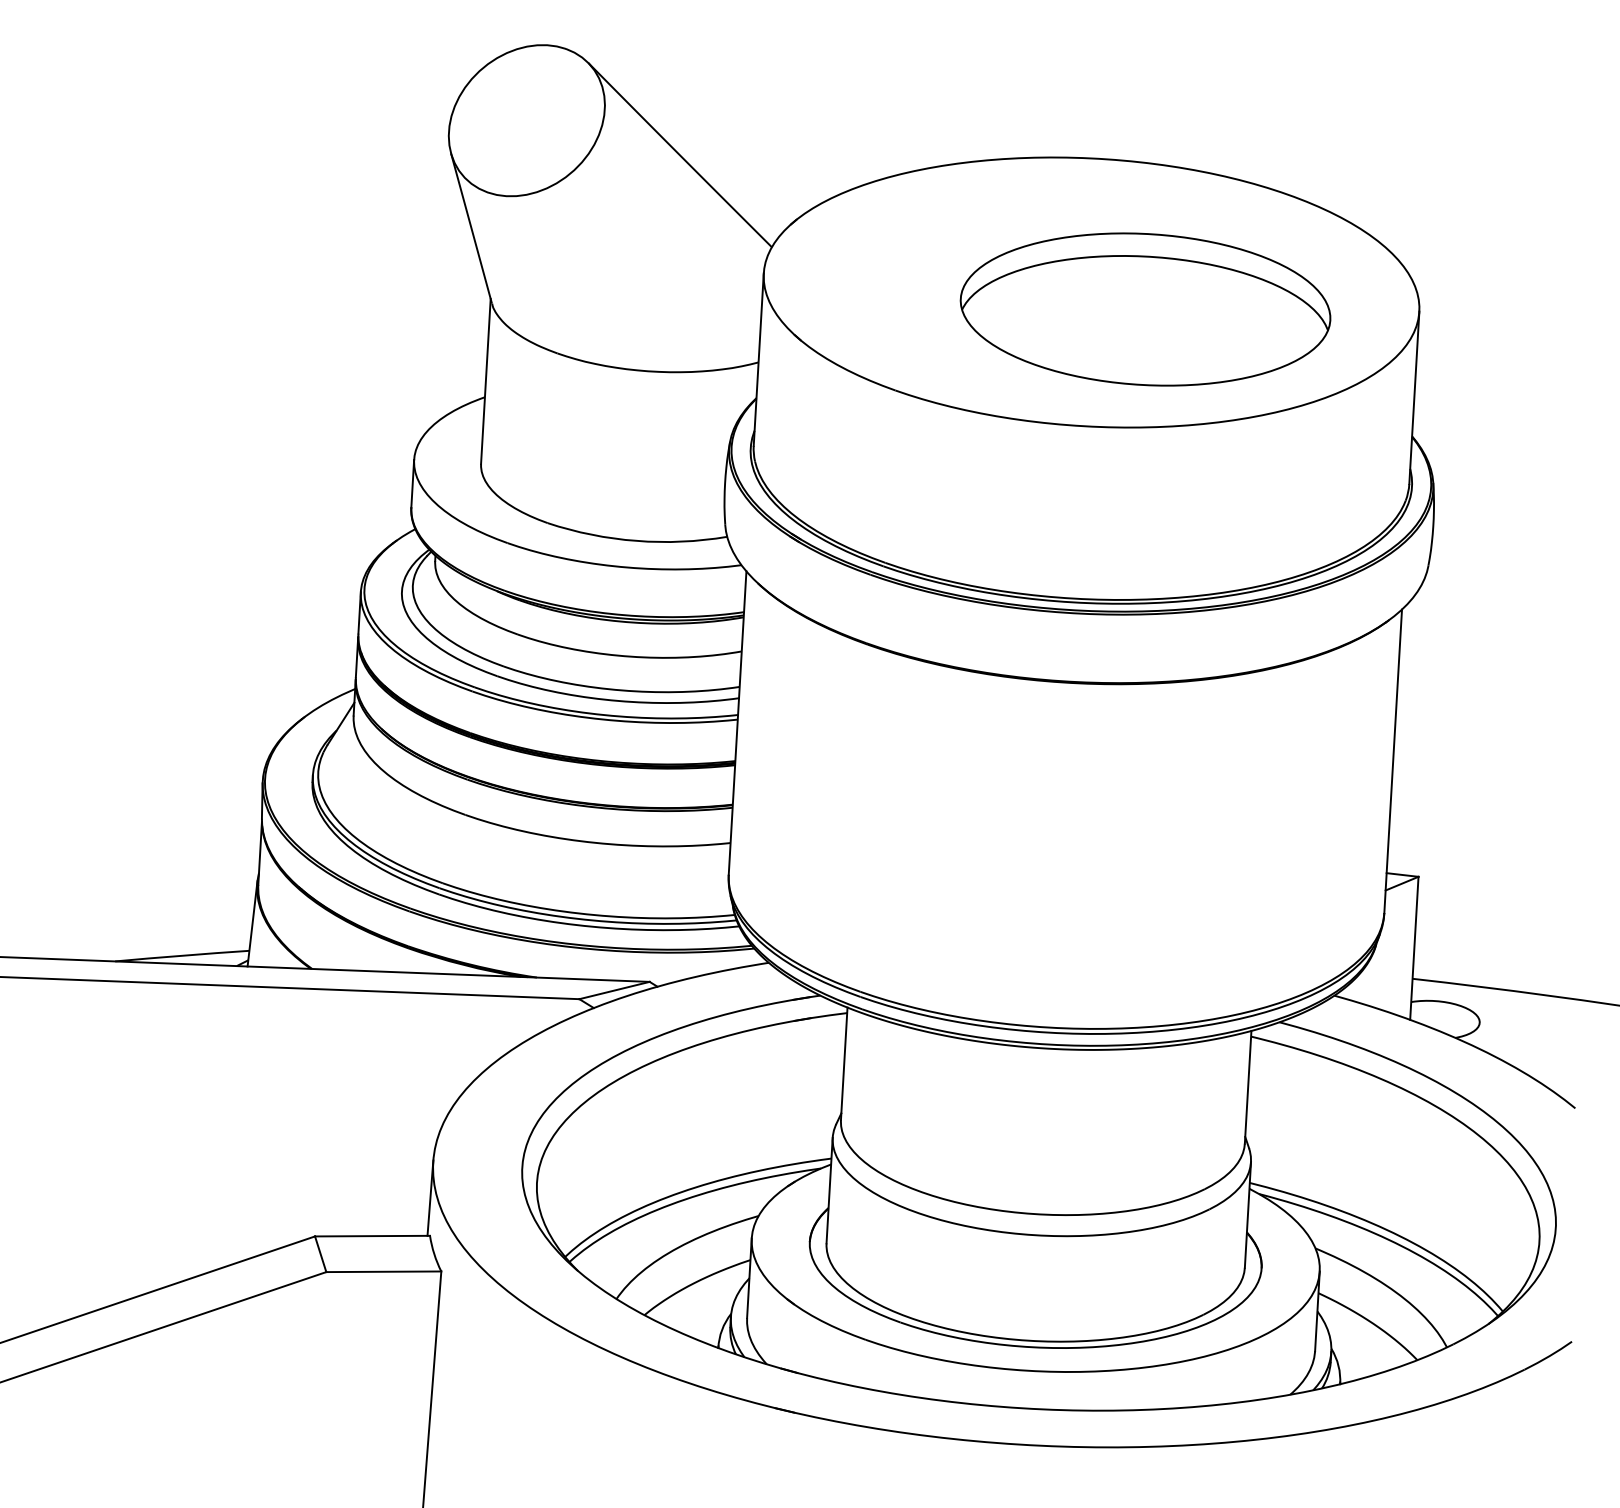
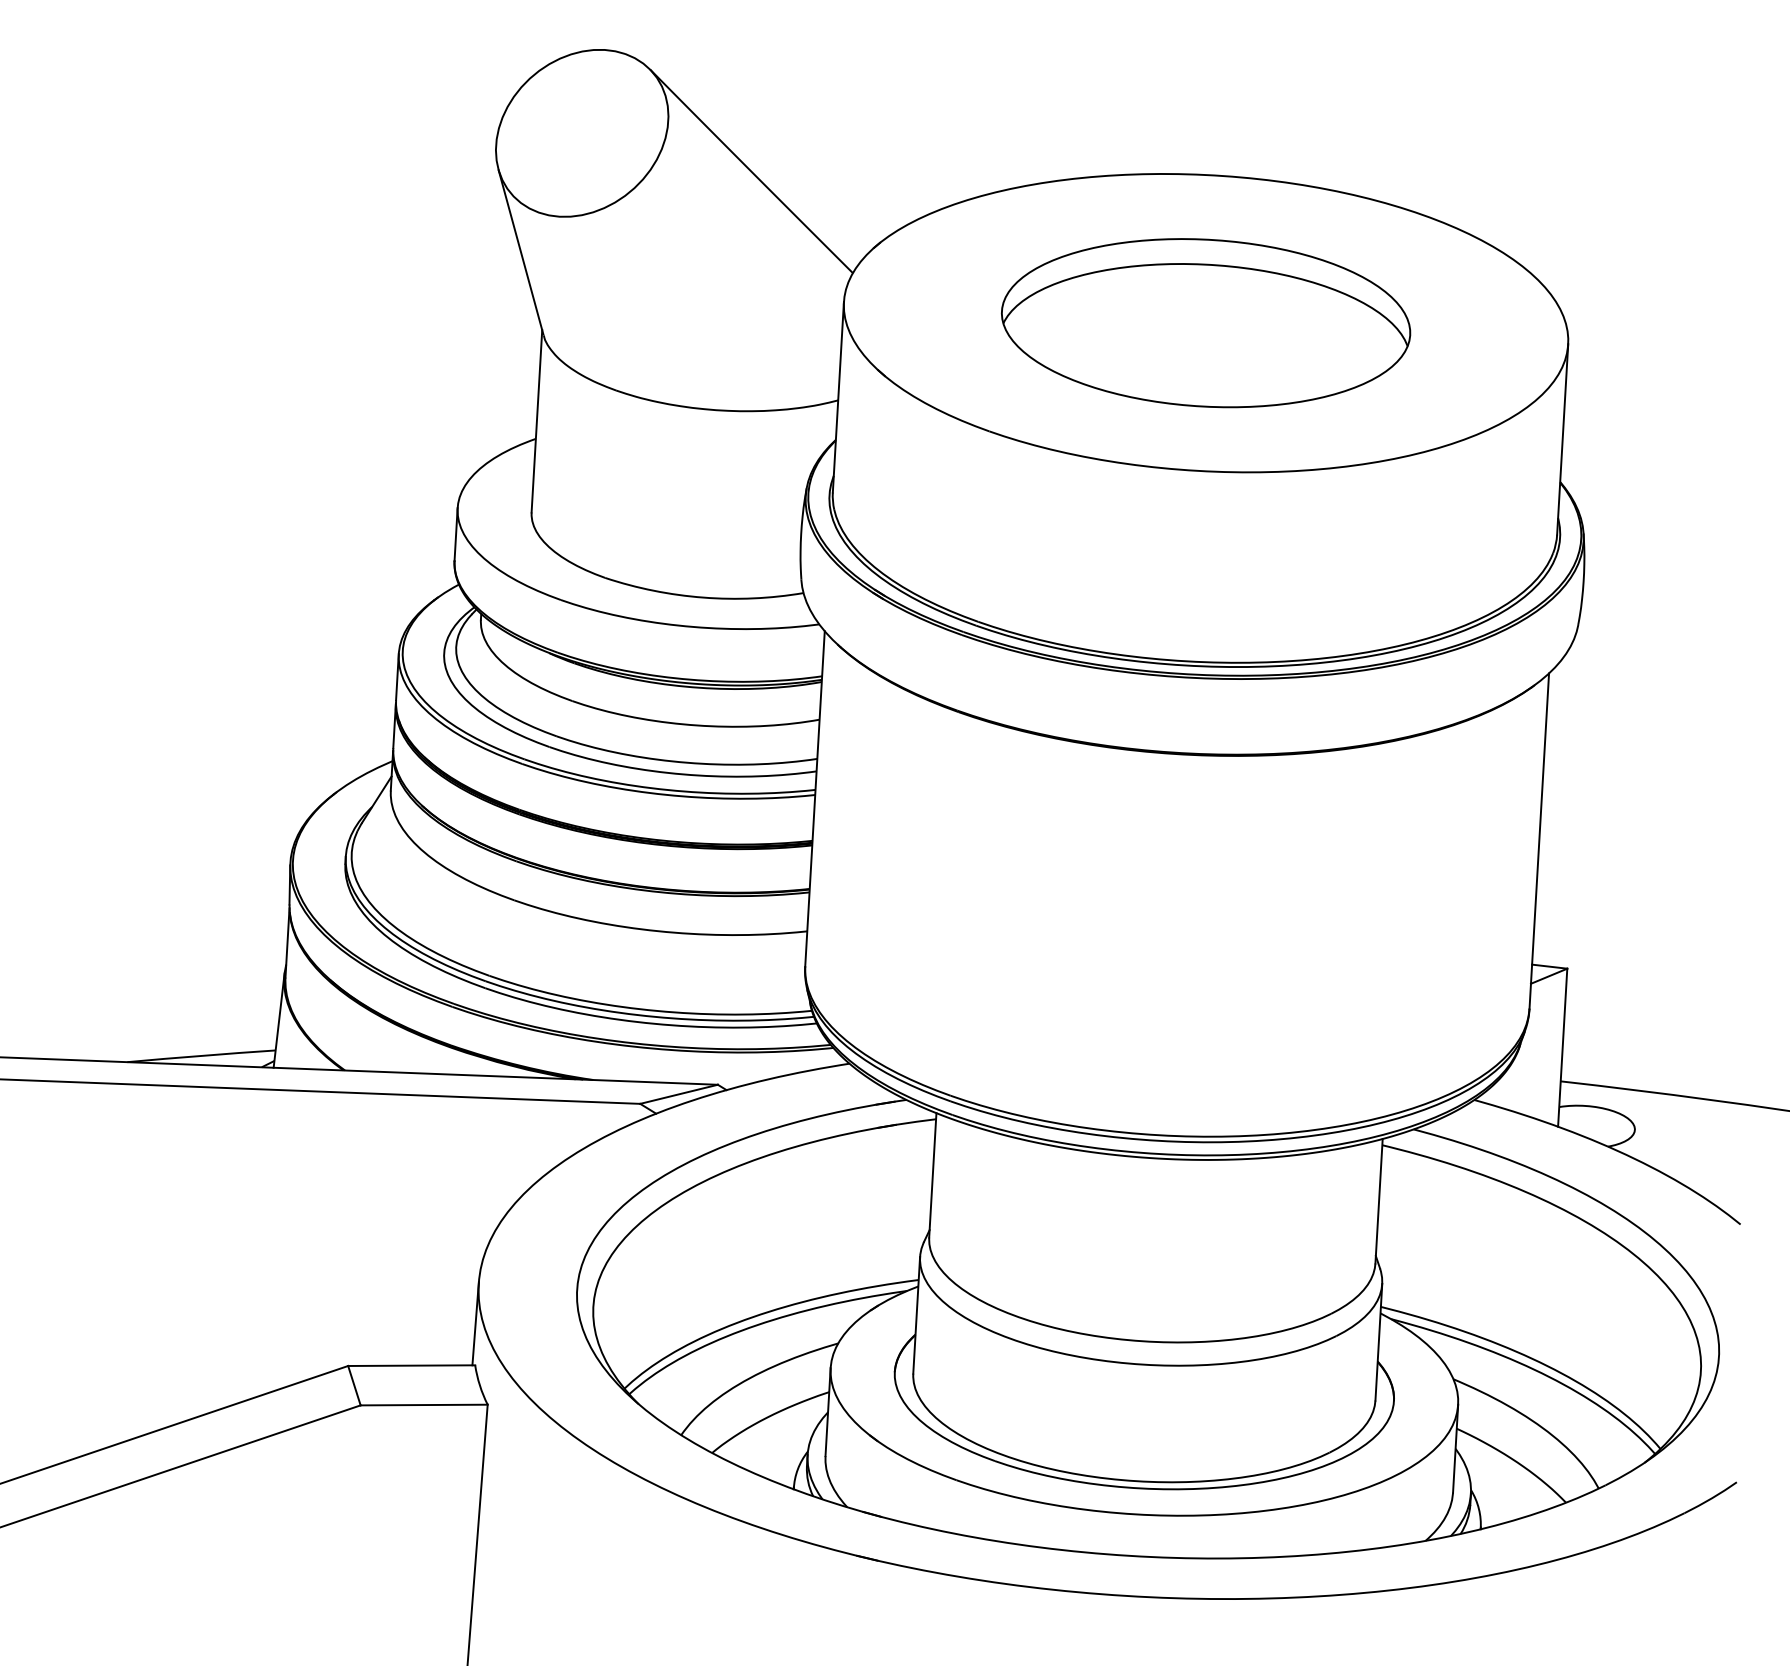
part: (1145, 309) -> (1206, 323), moved

